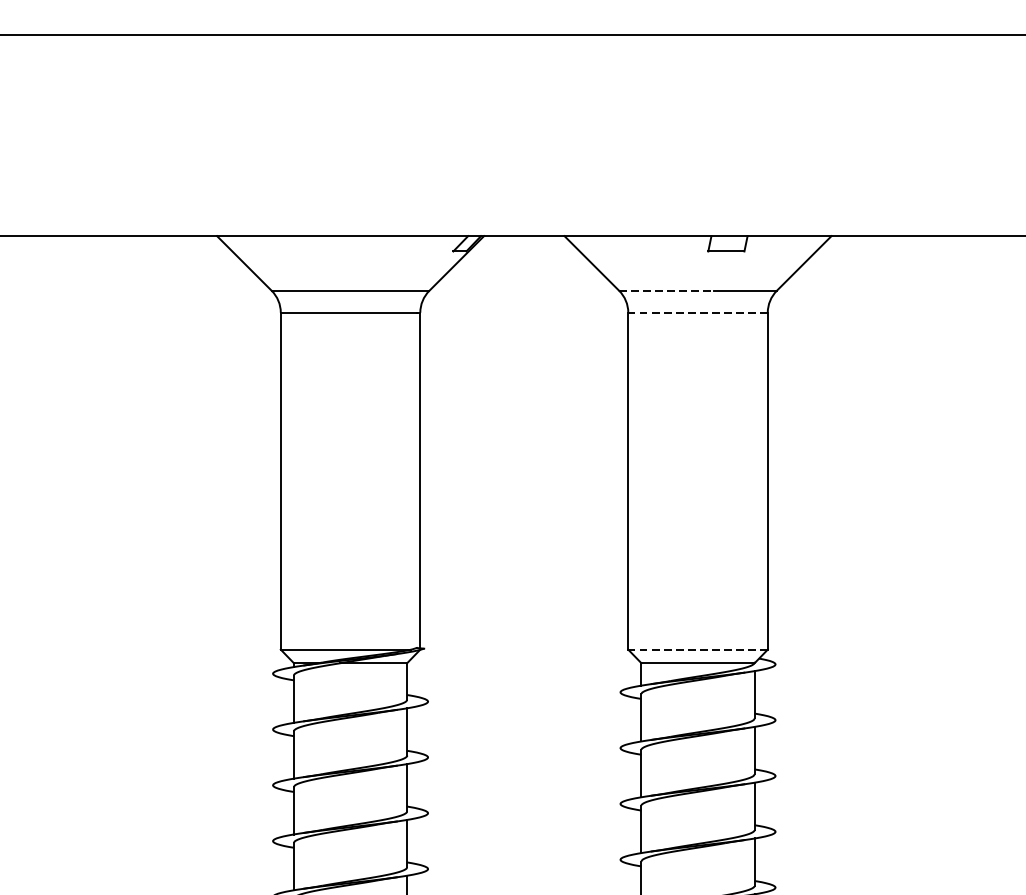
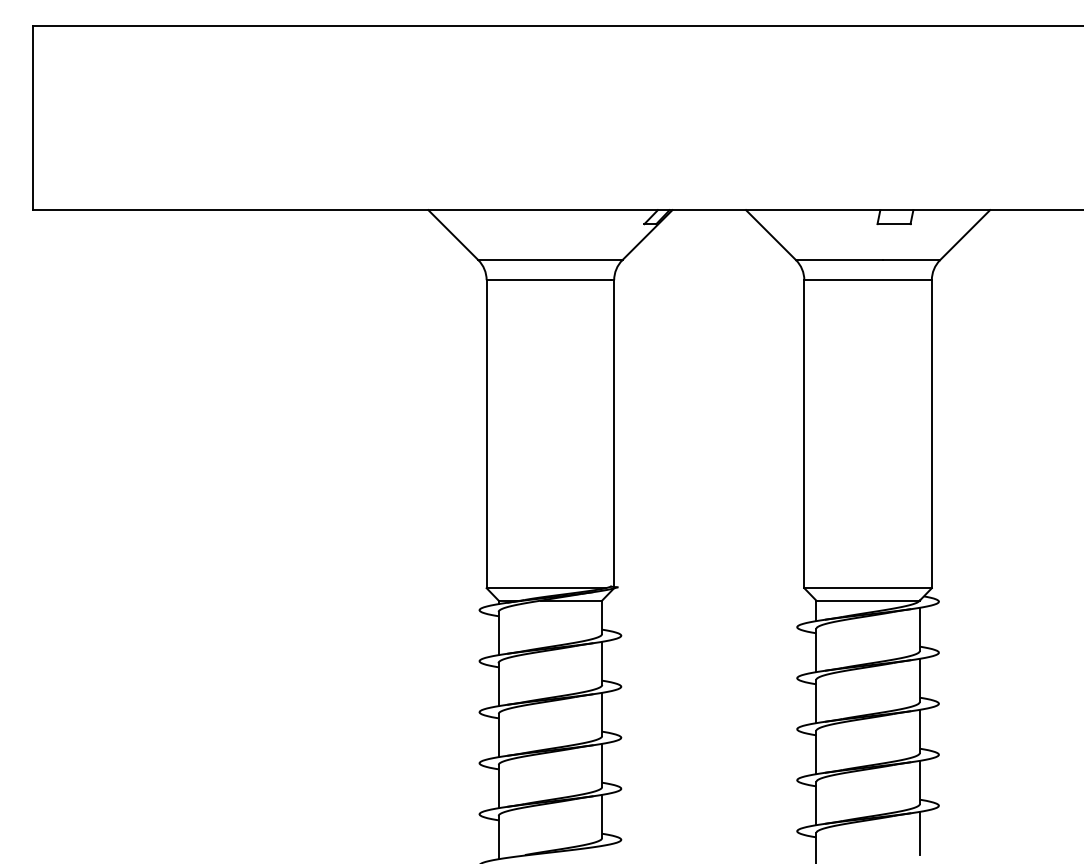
line: (666, 291) -> (839, 260), dashed -> solid
line: (698, 313) -> (868, 280), dashed -> solid
line: (698, 649) -> (868, 588), dashed -> solid

